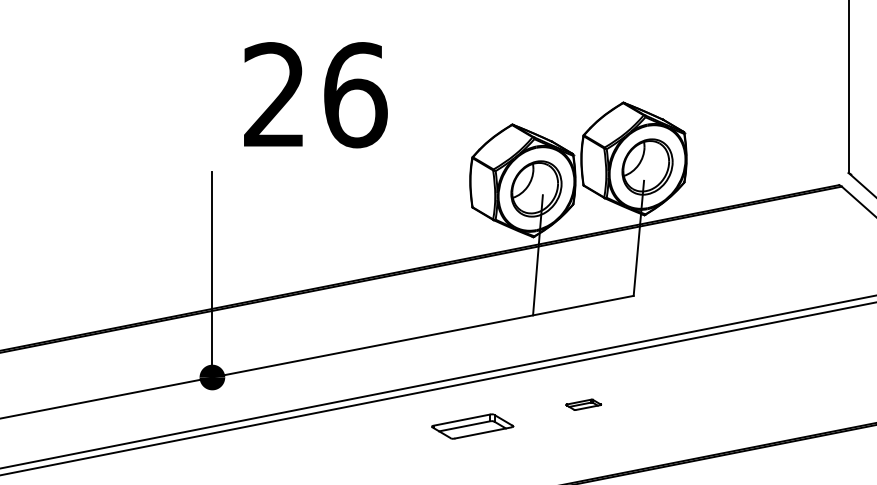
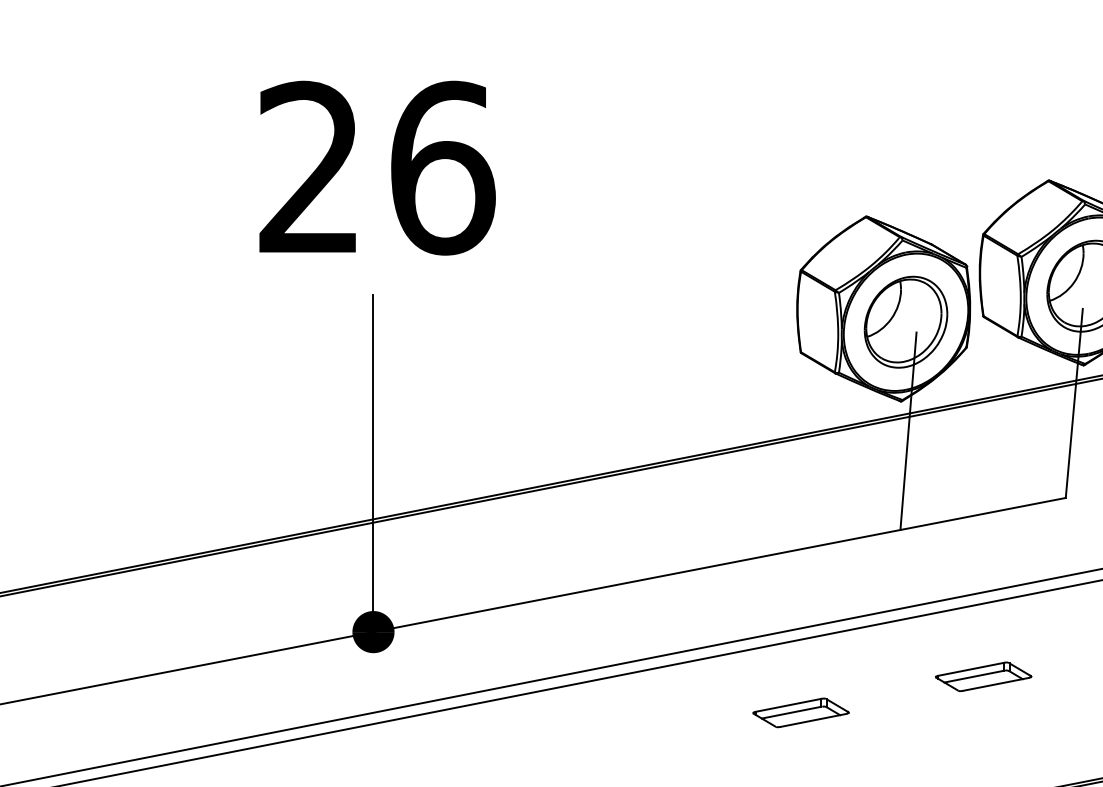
text: (315, 95) -> (376, 168), moved
part: (583, 404) -> (983, 676), size x1.67
part: (472, 426) -> (800, 712), size x0.71

